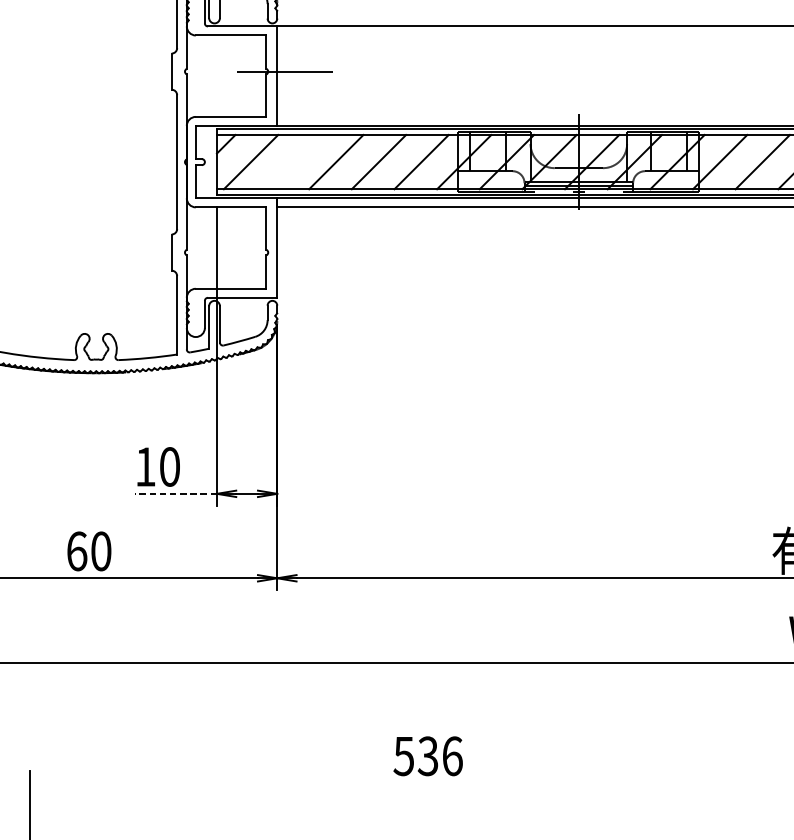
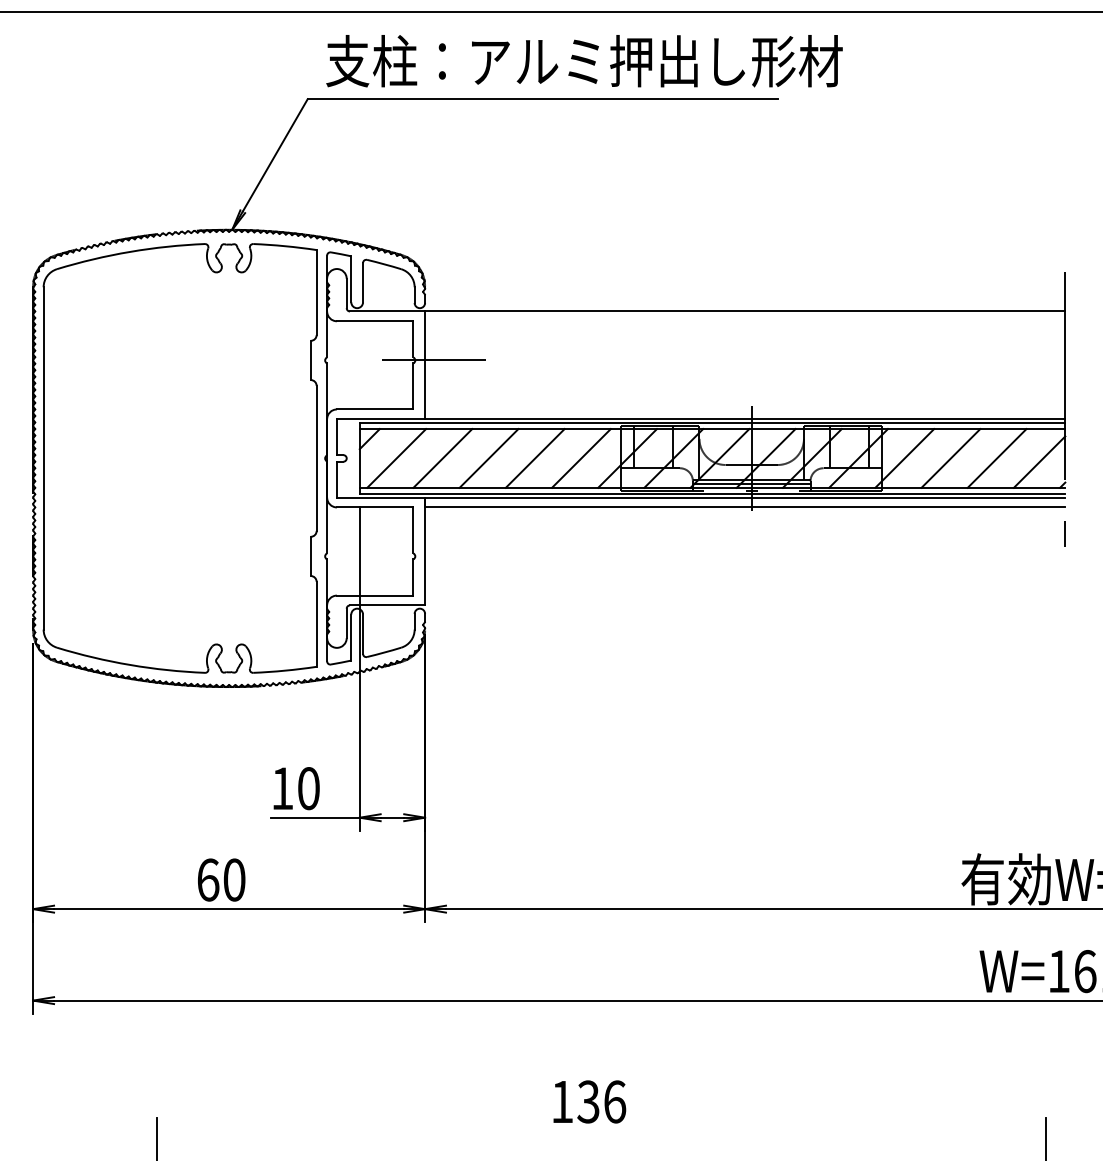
line: (293, 162) -> (442, 458), added
line: (176, 493) -> (315, 817), dashed -> solid
text: (404, 756) -> (562, 1102), 536 -> 136

